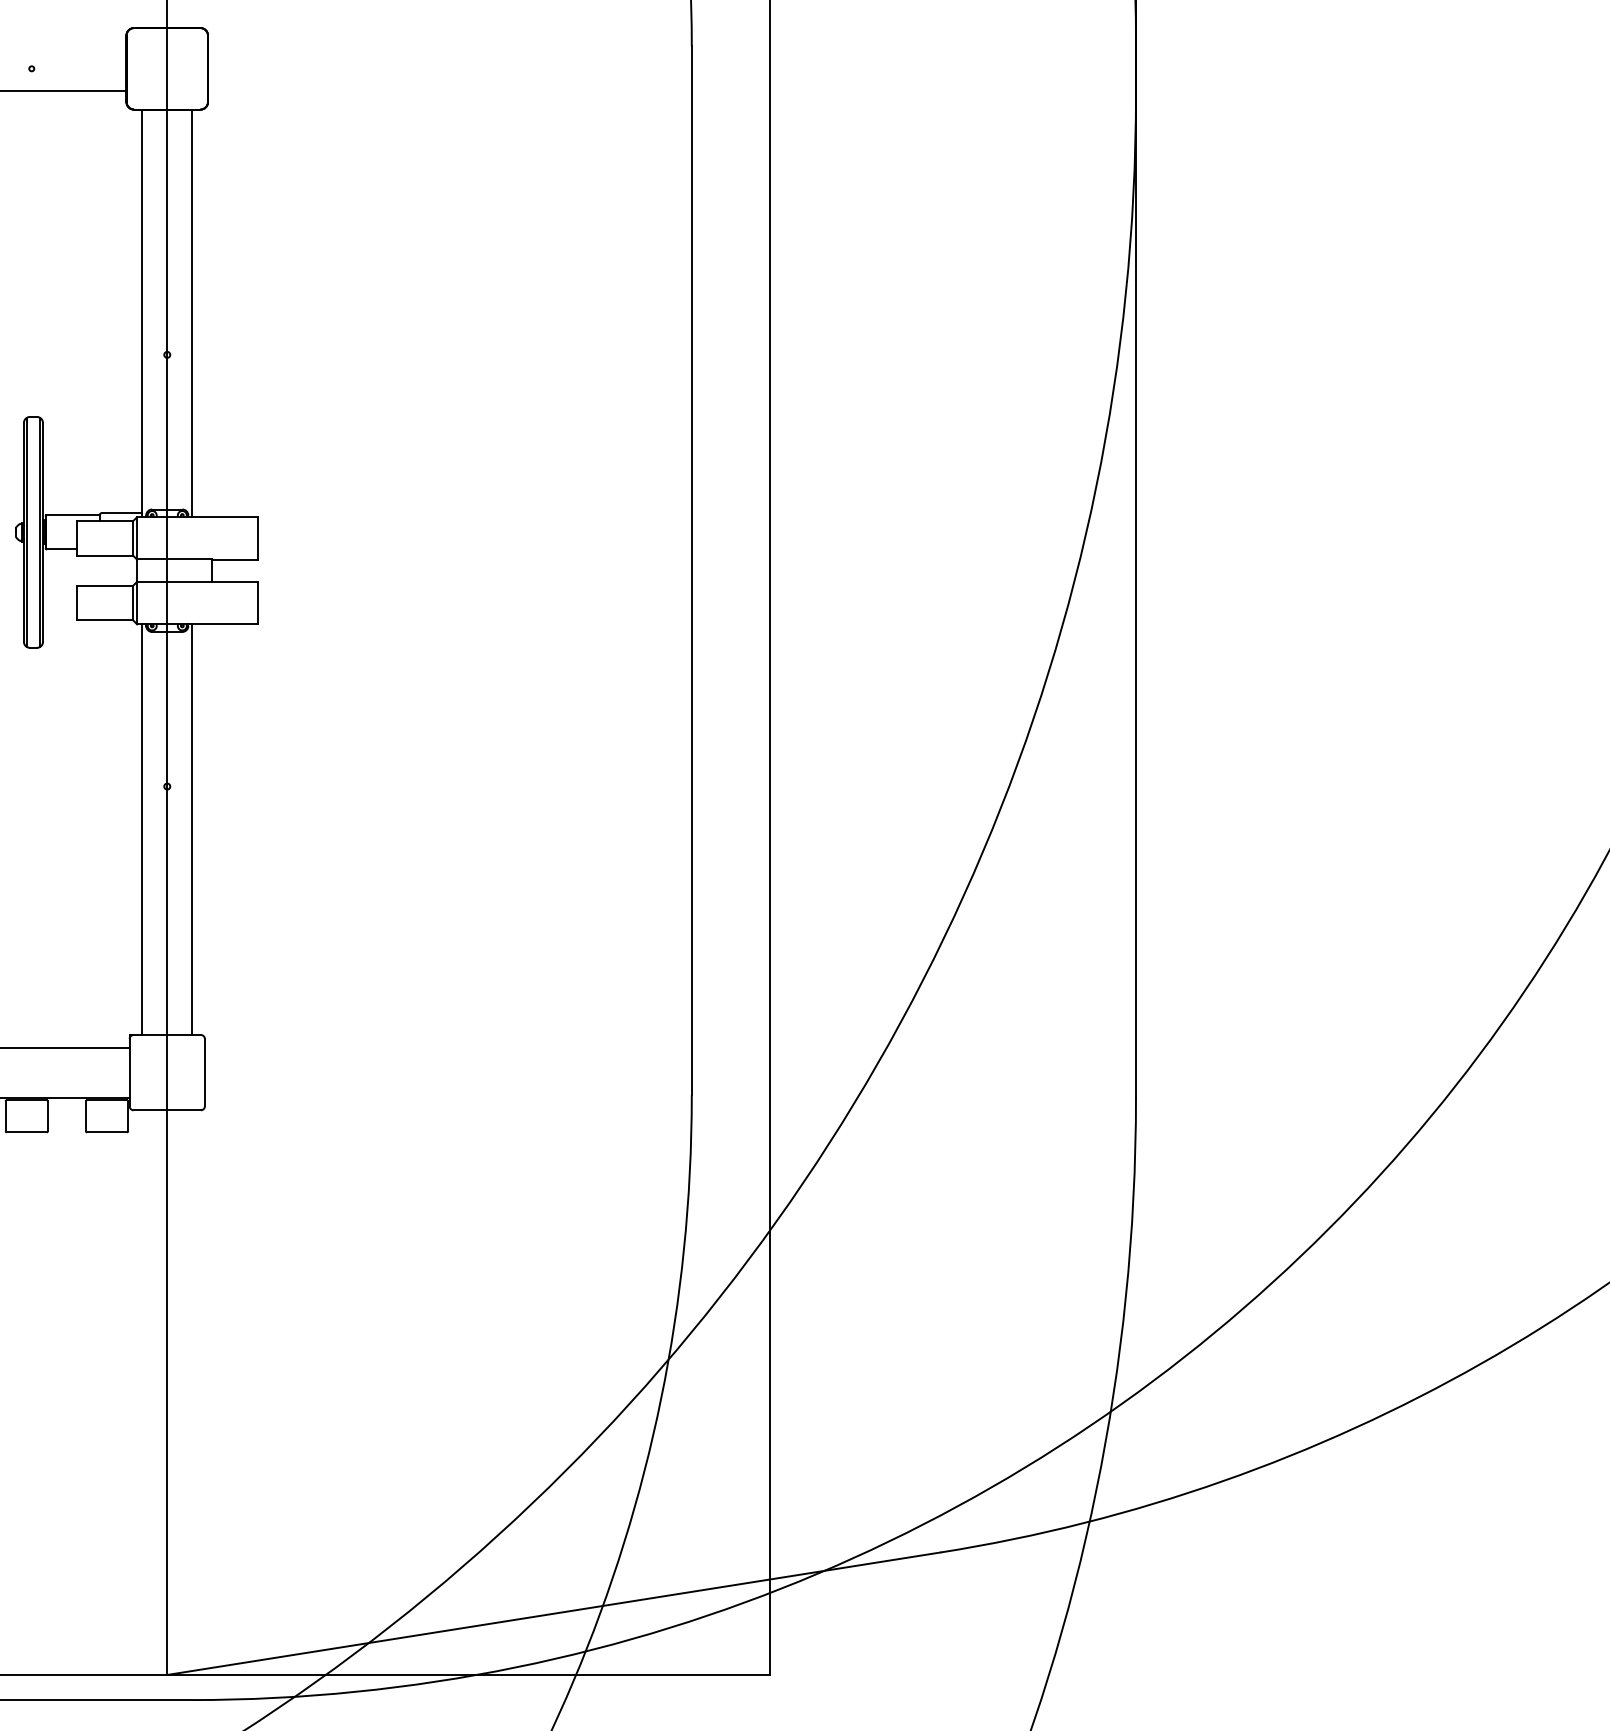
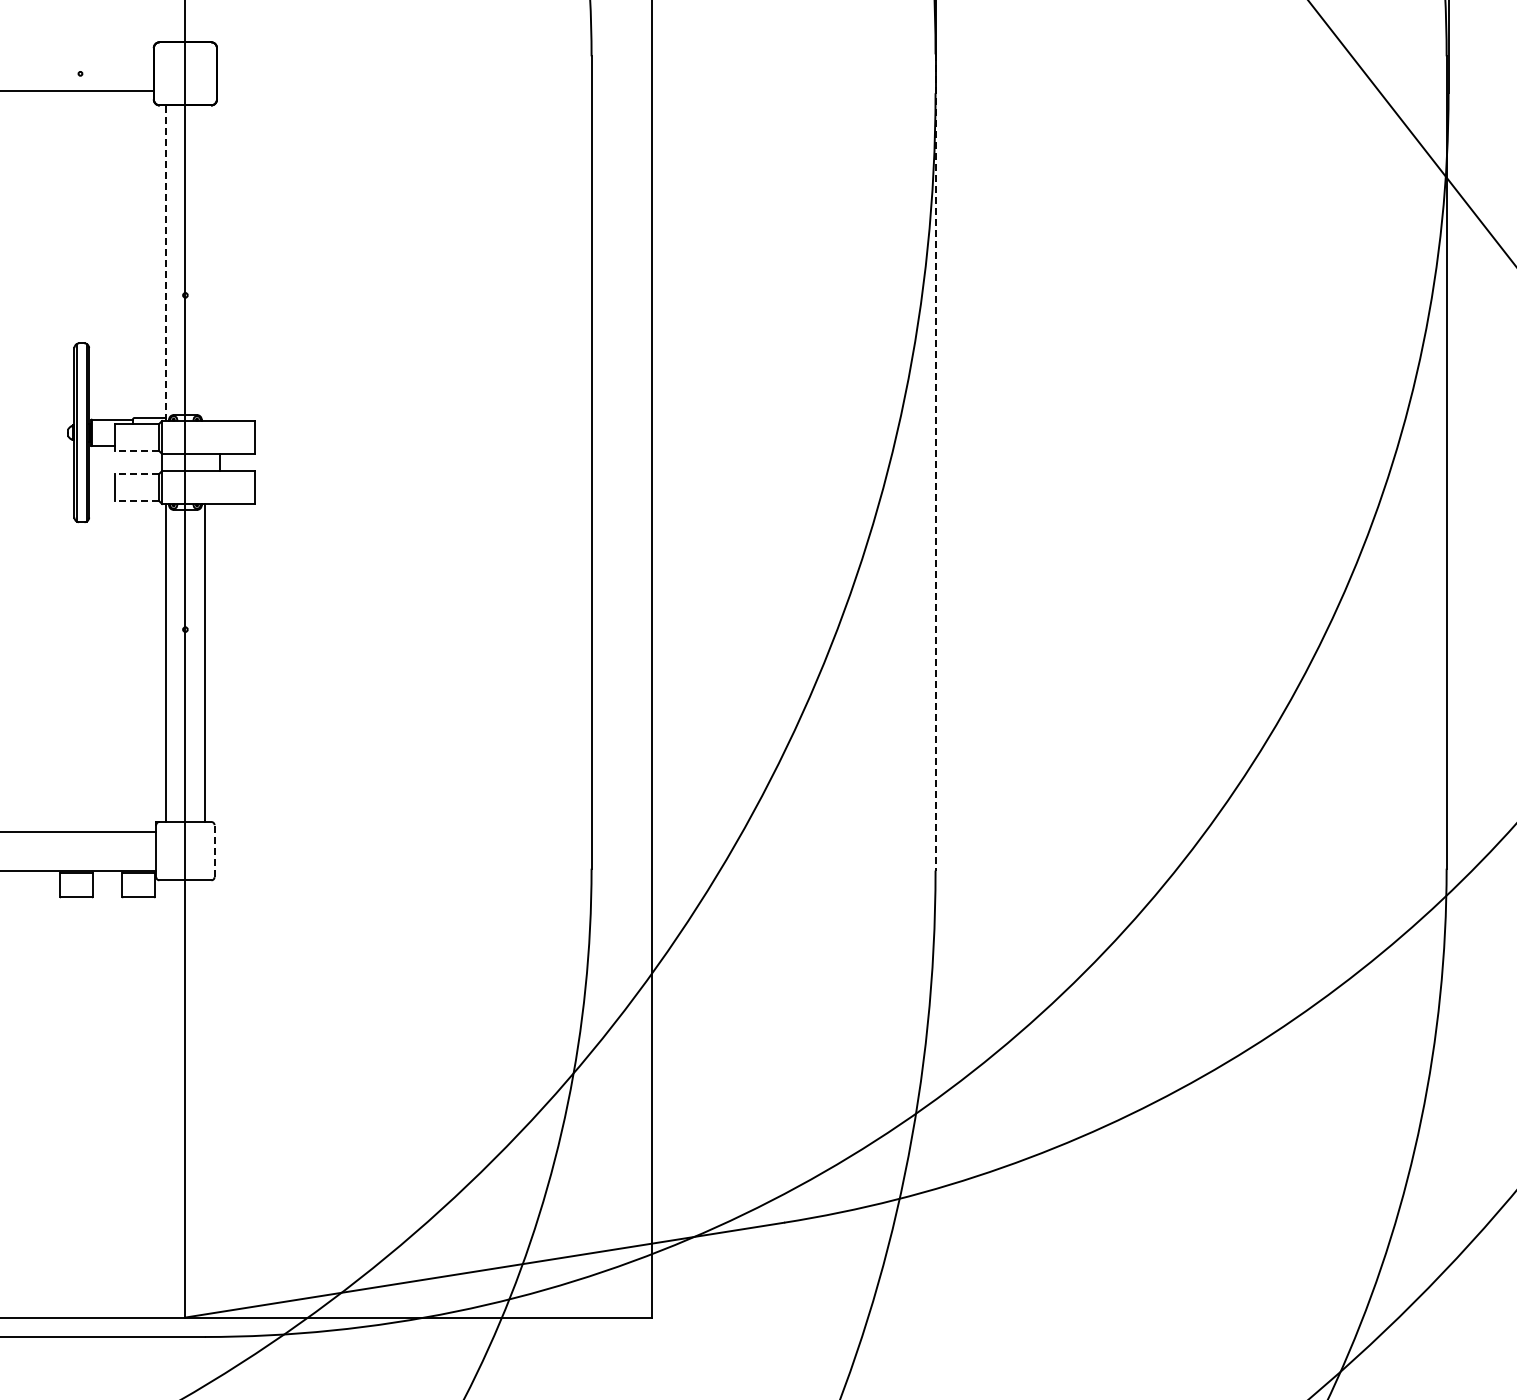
line: (191, 312) -> (204, 262), removed
line: (141, 313) -> (165, 263), solid -> dashed
line: (105, 555) -> (137, 450), solid -> dashed
line: (1135, 572) -> (935, 463), solid -> dashed
line: (105, 586) -> (137, 474), solid -> dashed
line: (105, 619) -> (137, 500), solid -> dashed
line: (204, 1071) -> (214, 850), solid -> dashed

